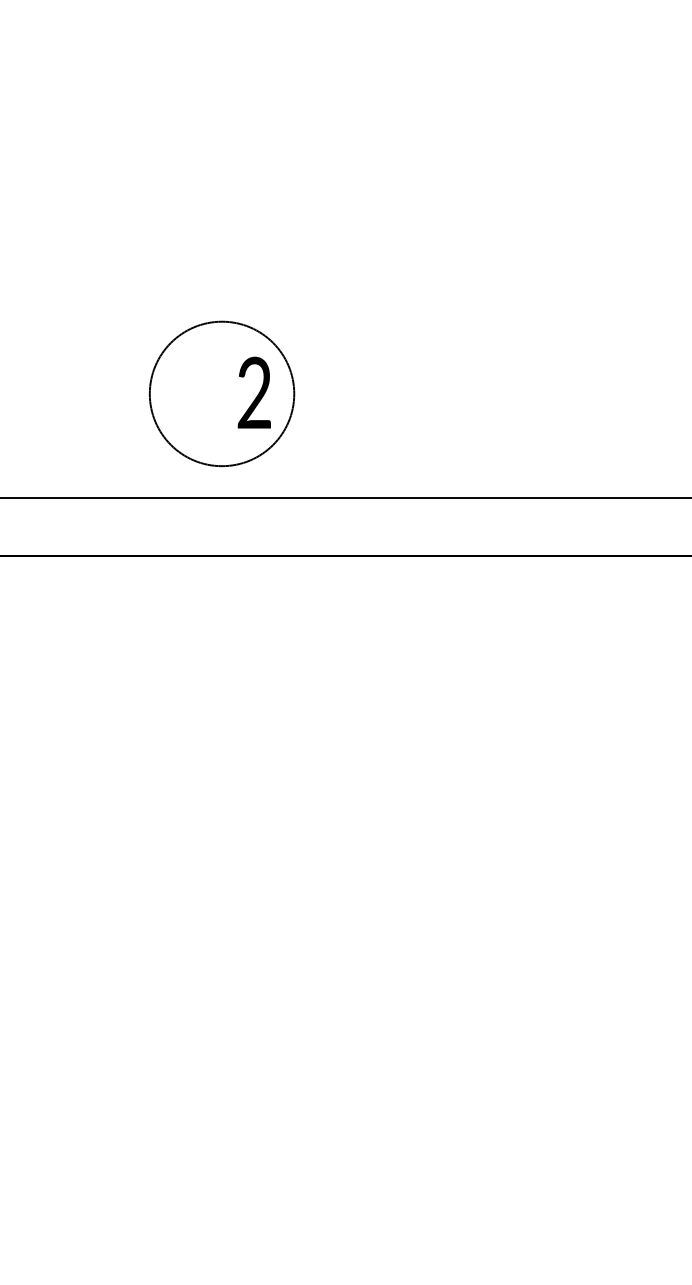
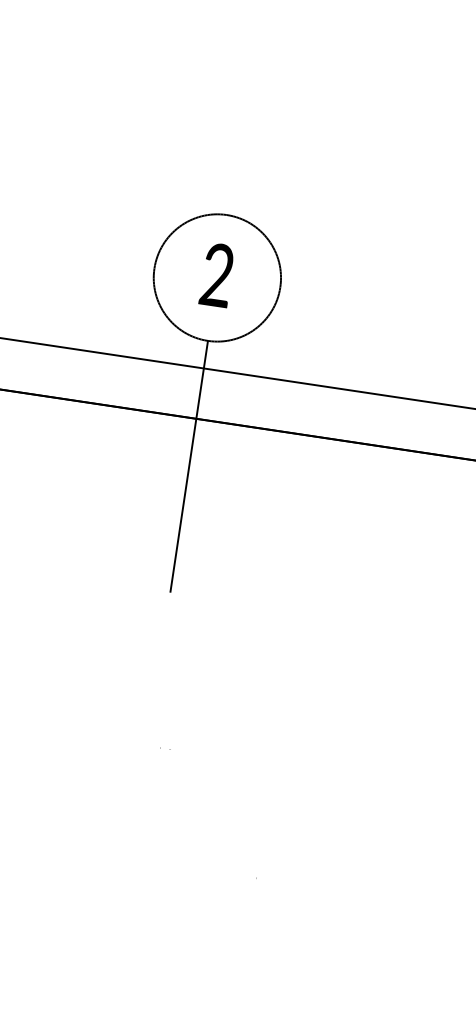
text: (253, 392) -> (216, 274), moved
line: (222, 610) -> (189, 466), added

